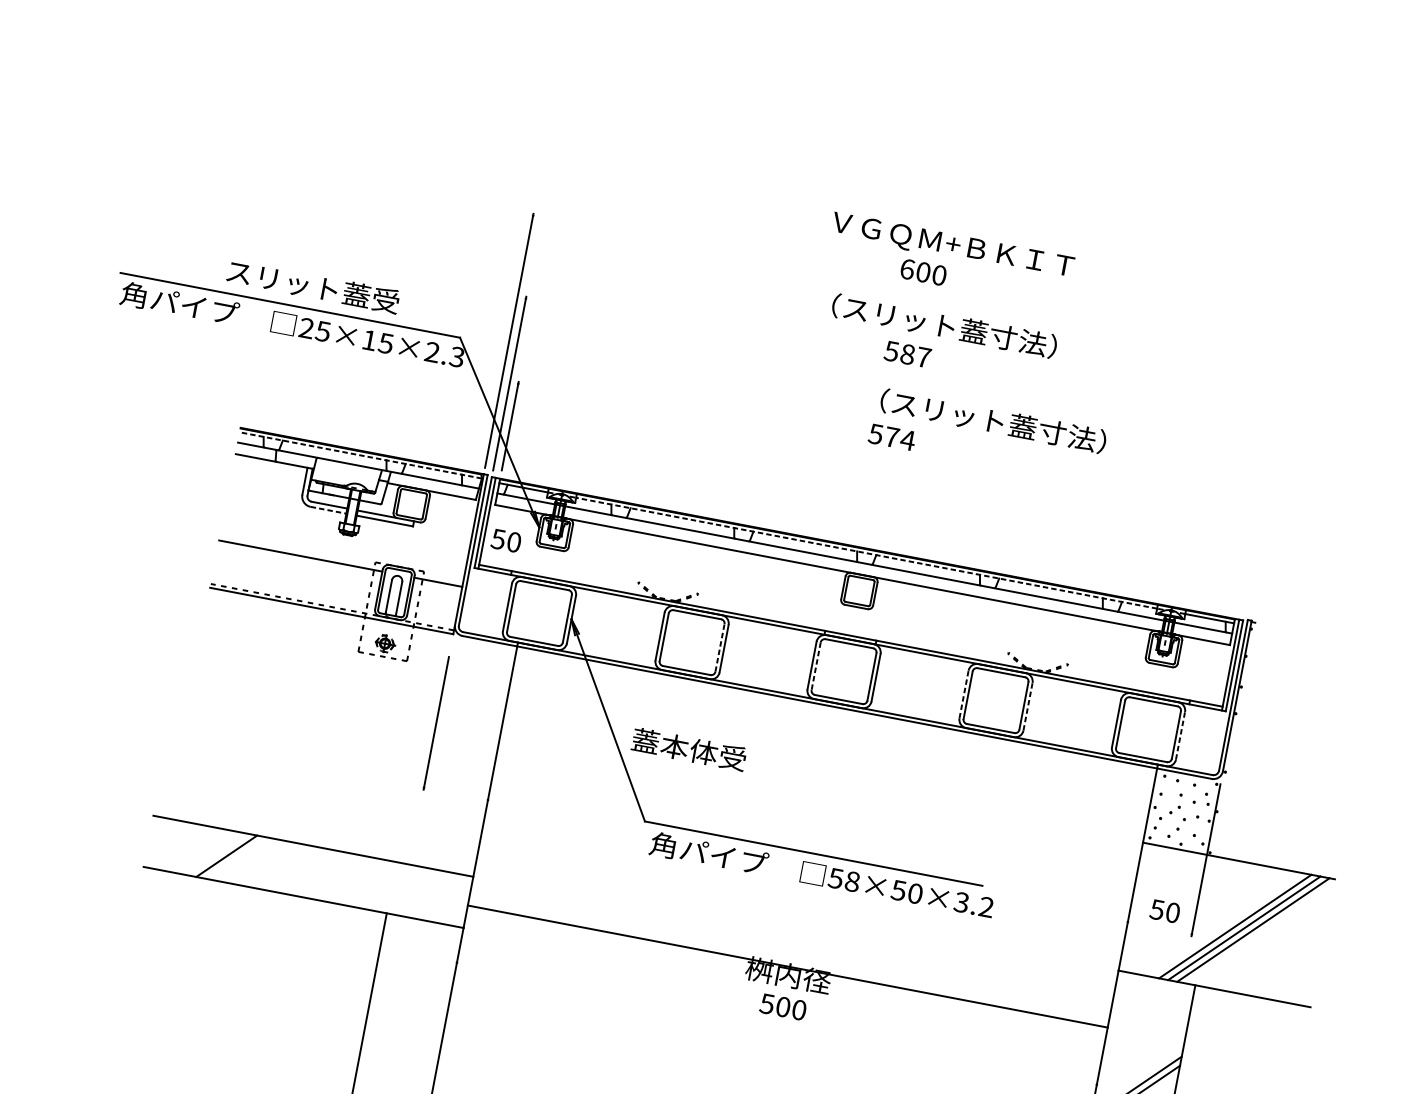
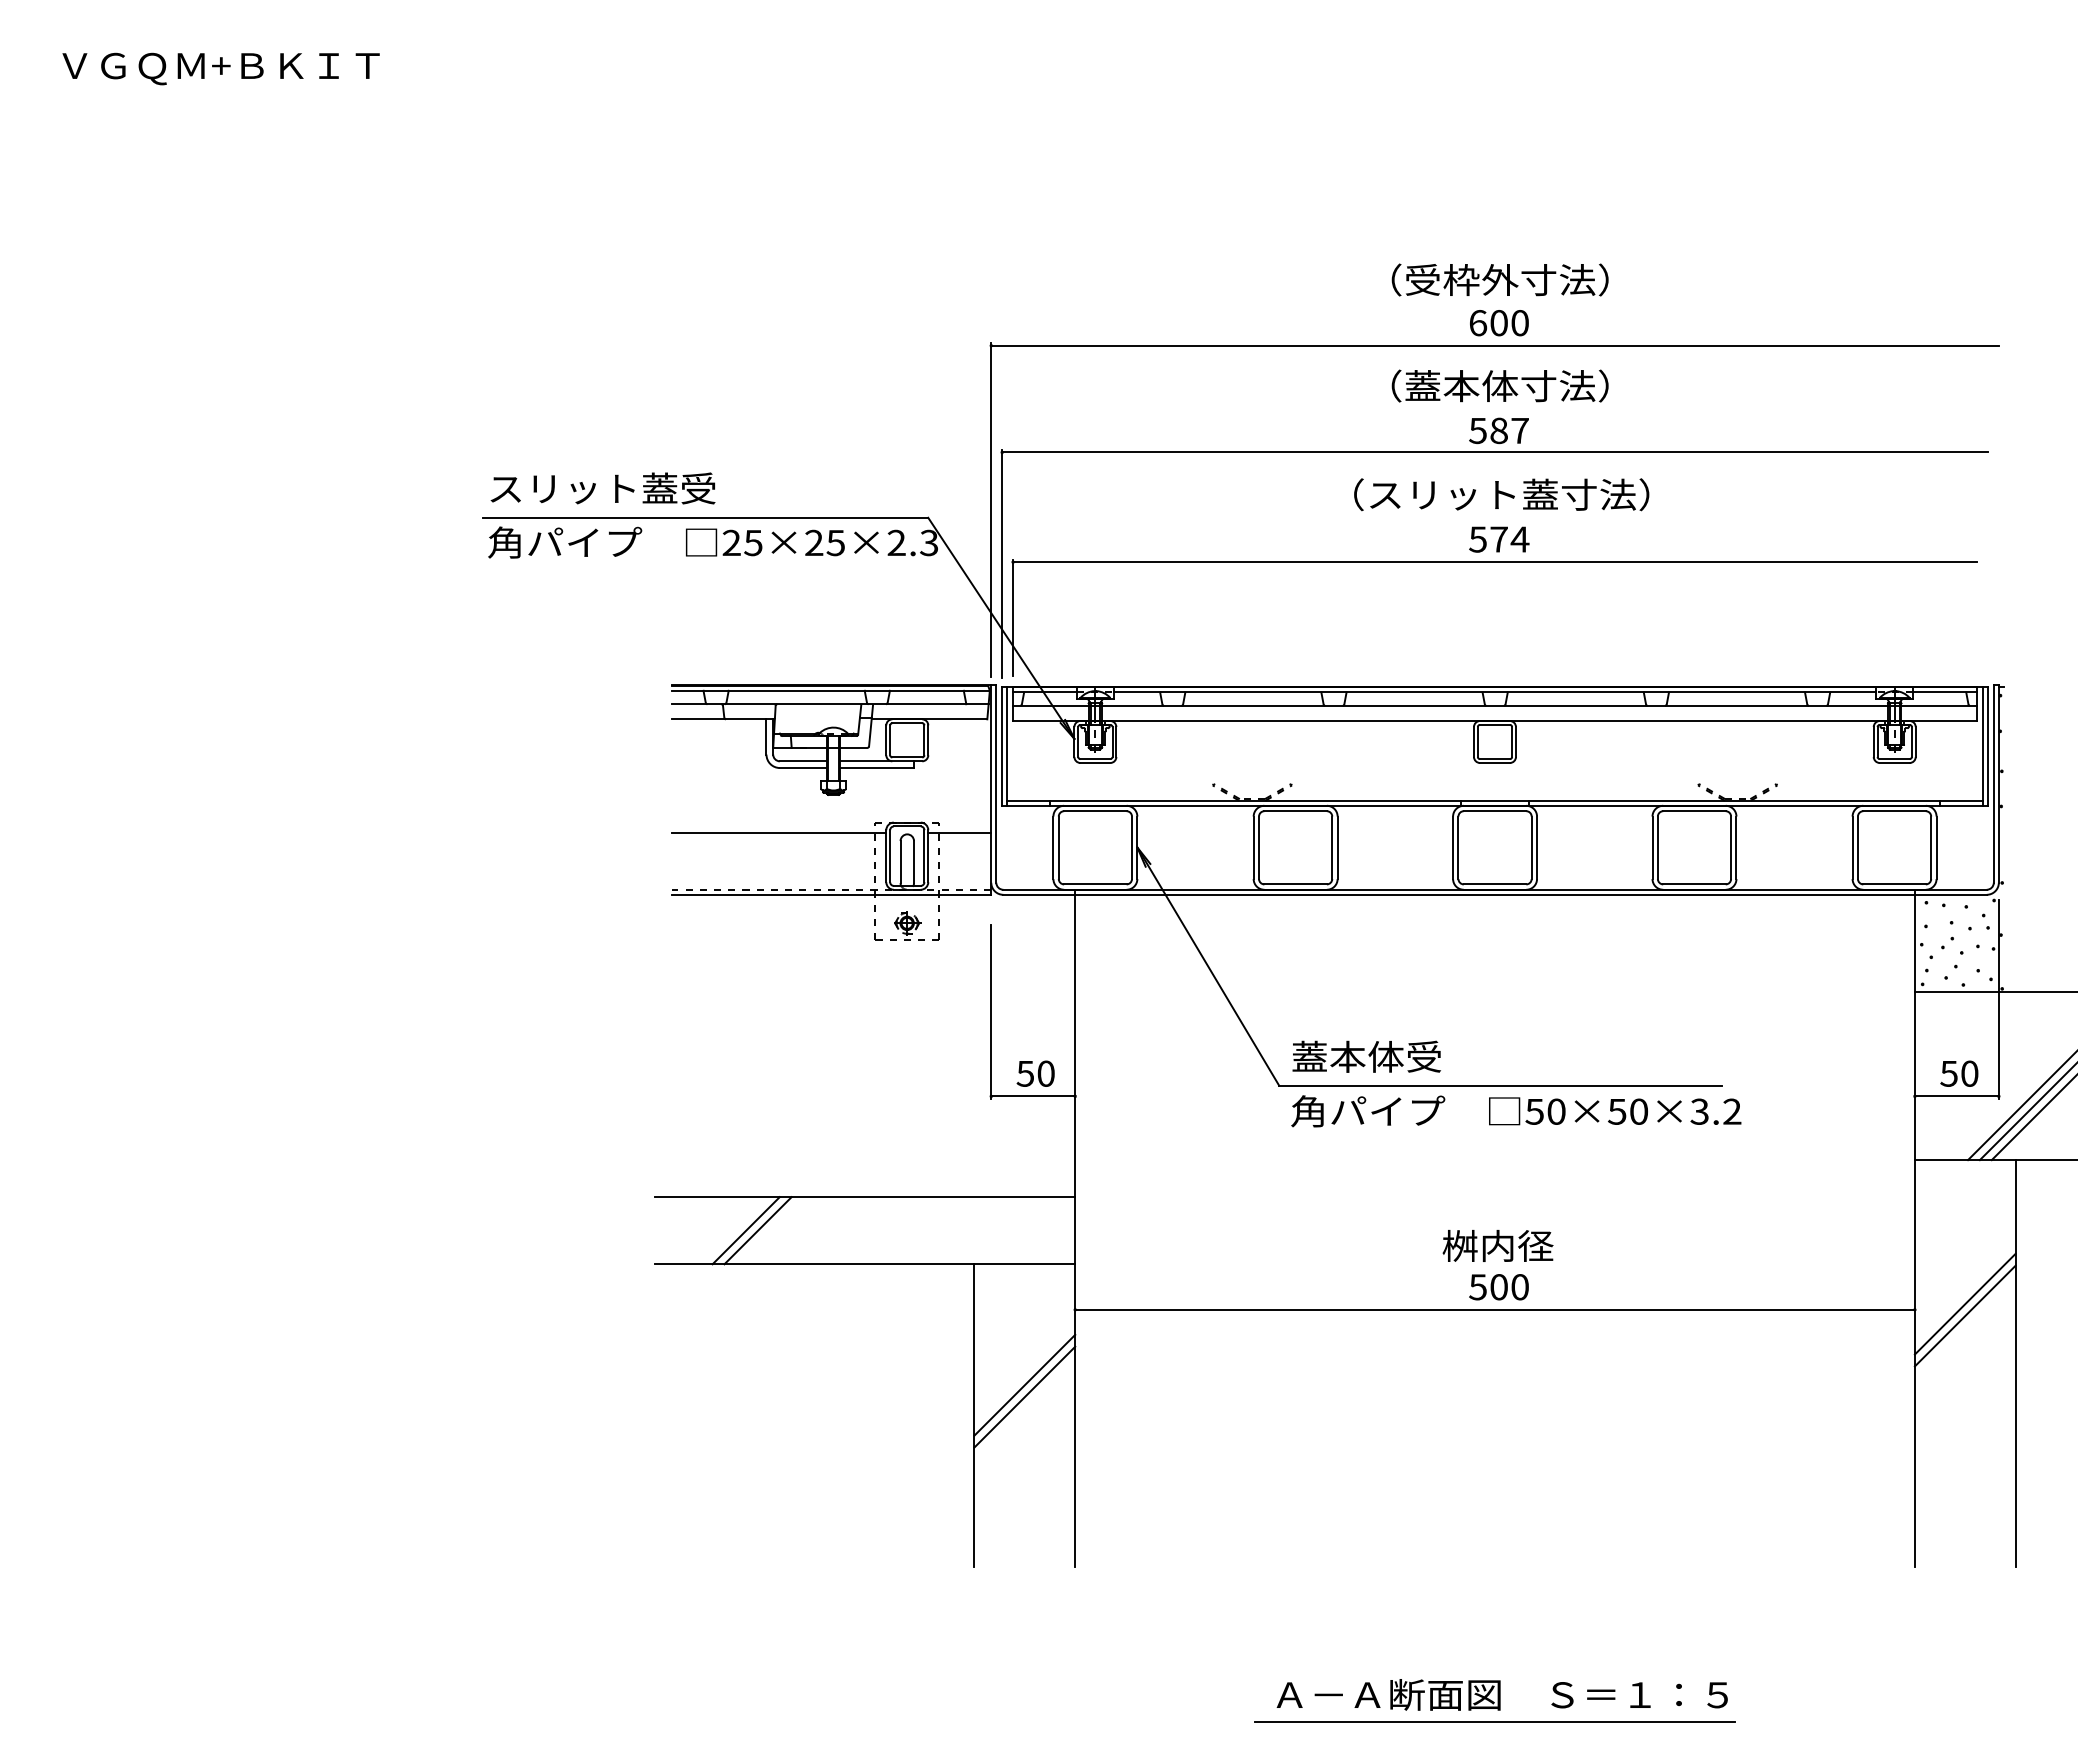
text: (953, 245) -> (1530, 281), ＶＧＱＭ+ＢＫＩＴ -> （受枠外寸法）
text: (312, 286) -> (602, 488), moved
line: (916, 288) -> (1494, 345), added
text: (949, 326) -> (1545, 385), （スリット蓋寸法） -> （蓋本体寸法）
text: (369, 340) -> (814, 542), 25×15×2.3 -> 25×25×2.3
line: (901, 370) -> (1494, 452), added
text: (993, 421) -> (1501, 494), moved
line: (885, 454) -> (1495, 562), added
line: (361, 455) -> (831, 690), dashed -> solid
line: (328, 510) -> (803, 768), dashed -> solid
text: (506, 540) -> (1035, 1073), moved
line: (866, 553) -> (1494, 692), dashed -> solid
line: (720, 647) -> (1332, 847), dashed -> solid
line: (816, 666) -> (1458, 848), dashed -> solid
line: (964, 694) -> (1652, 847), dashed -> solid
line: (1028, 706) -> (1736, 847), dashed -> solid
line: (1180, 735) -> (1936, 847), dashed -> solid
text: (689, 749) -> (1366, 1056), moved
line: (456, 794) -> (1033, 1096), added
line: (217, 854) -> (745, 1230), added
text: (852, 881) -> (1556, 1111), 58×50×3.2 -> 50×50×3.2
line: (1159, 928) -> (1956, 1096), added
line: (787, 966) -> (1494, 1309), moved
line: (407, 1012) -> (1024, 1384), added
line: (405, 1021) -> (1024, 1396), added

